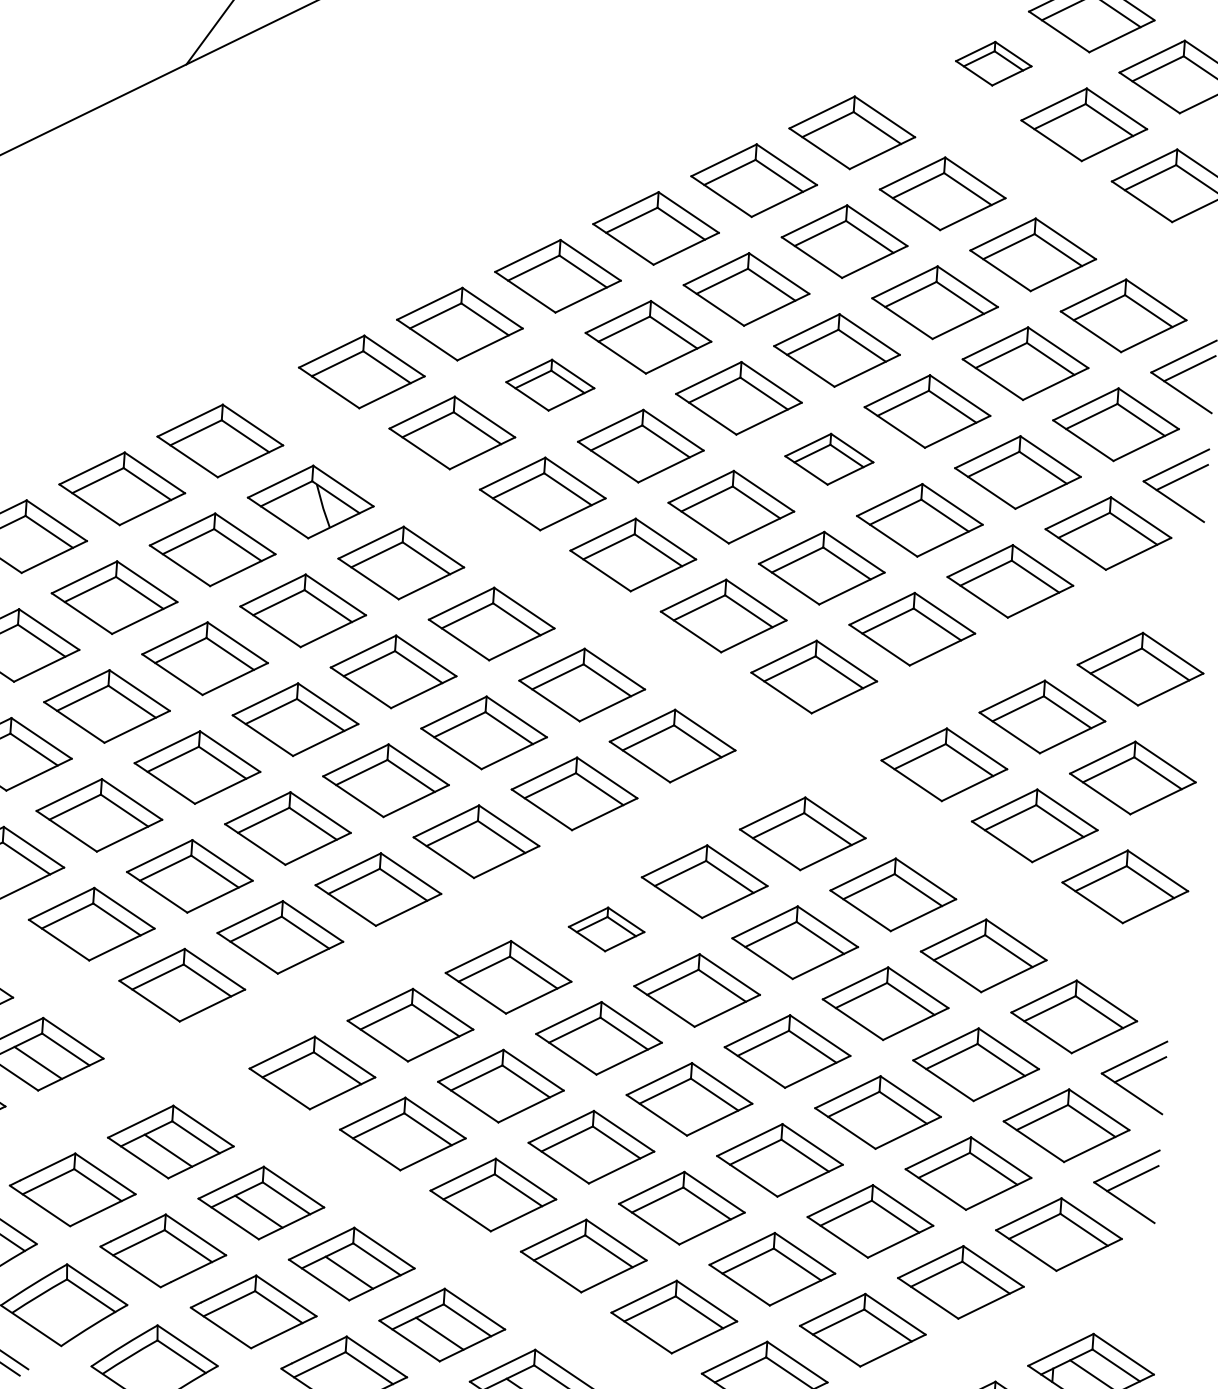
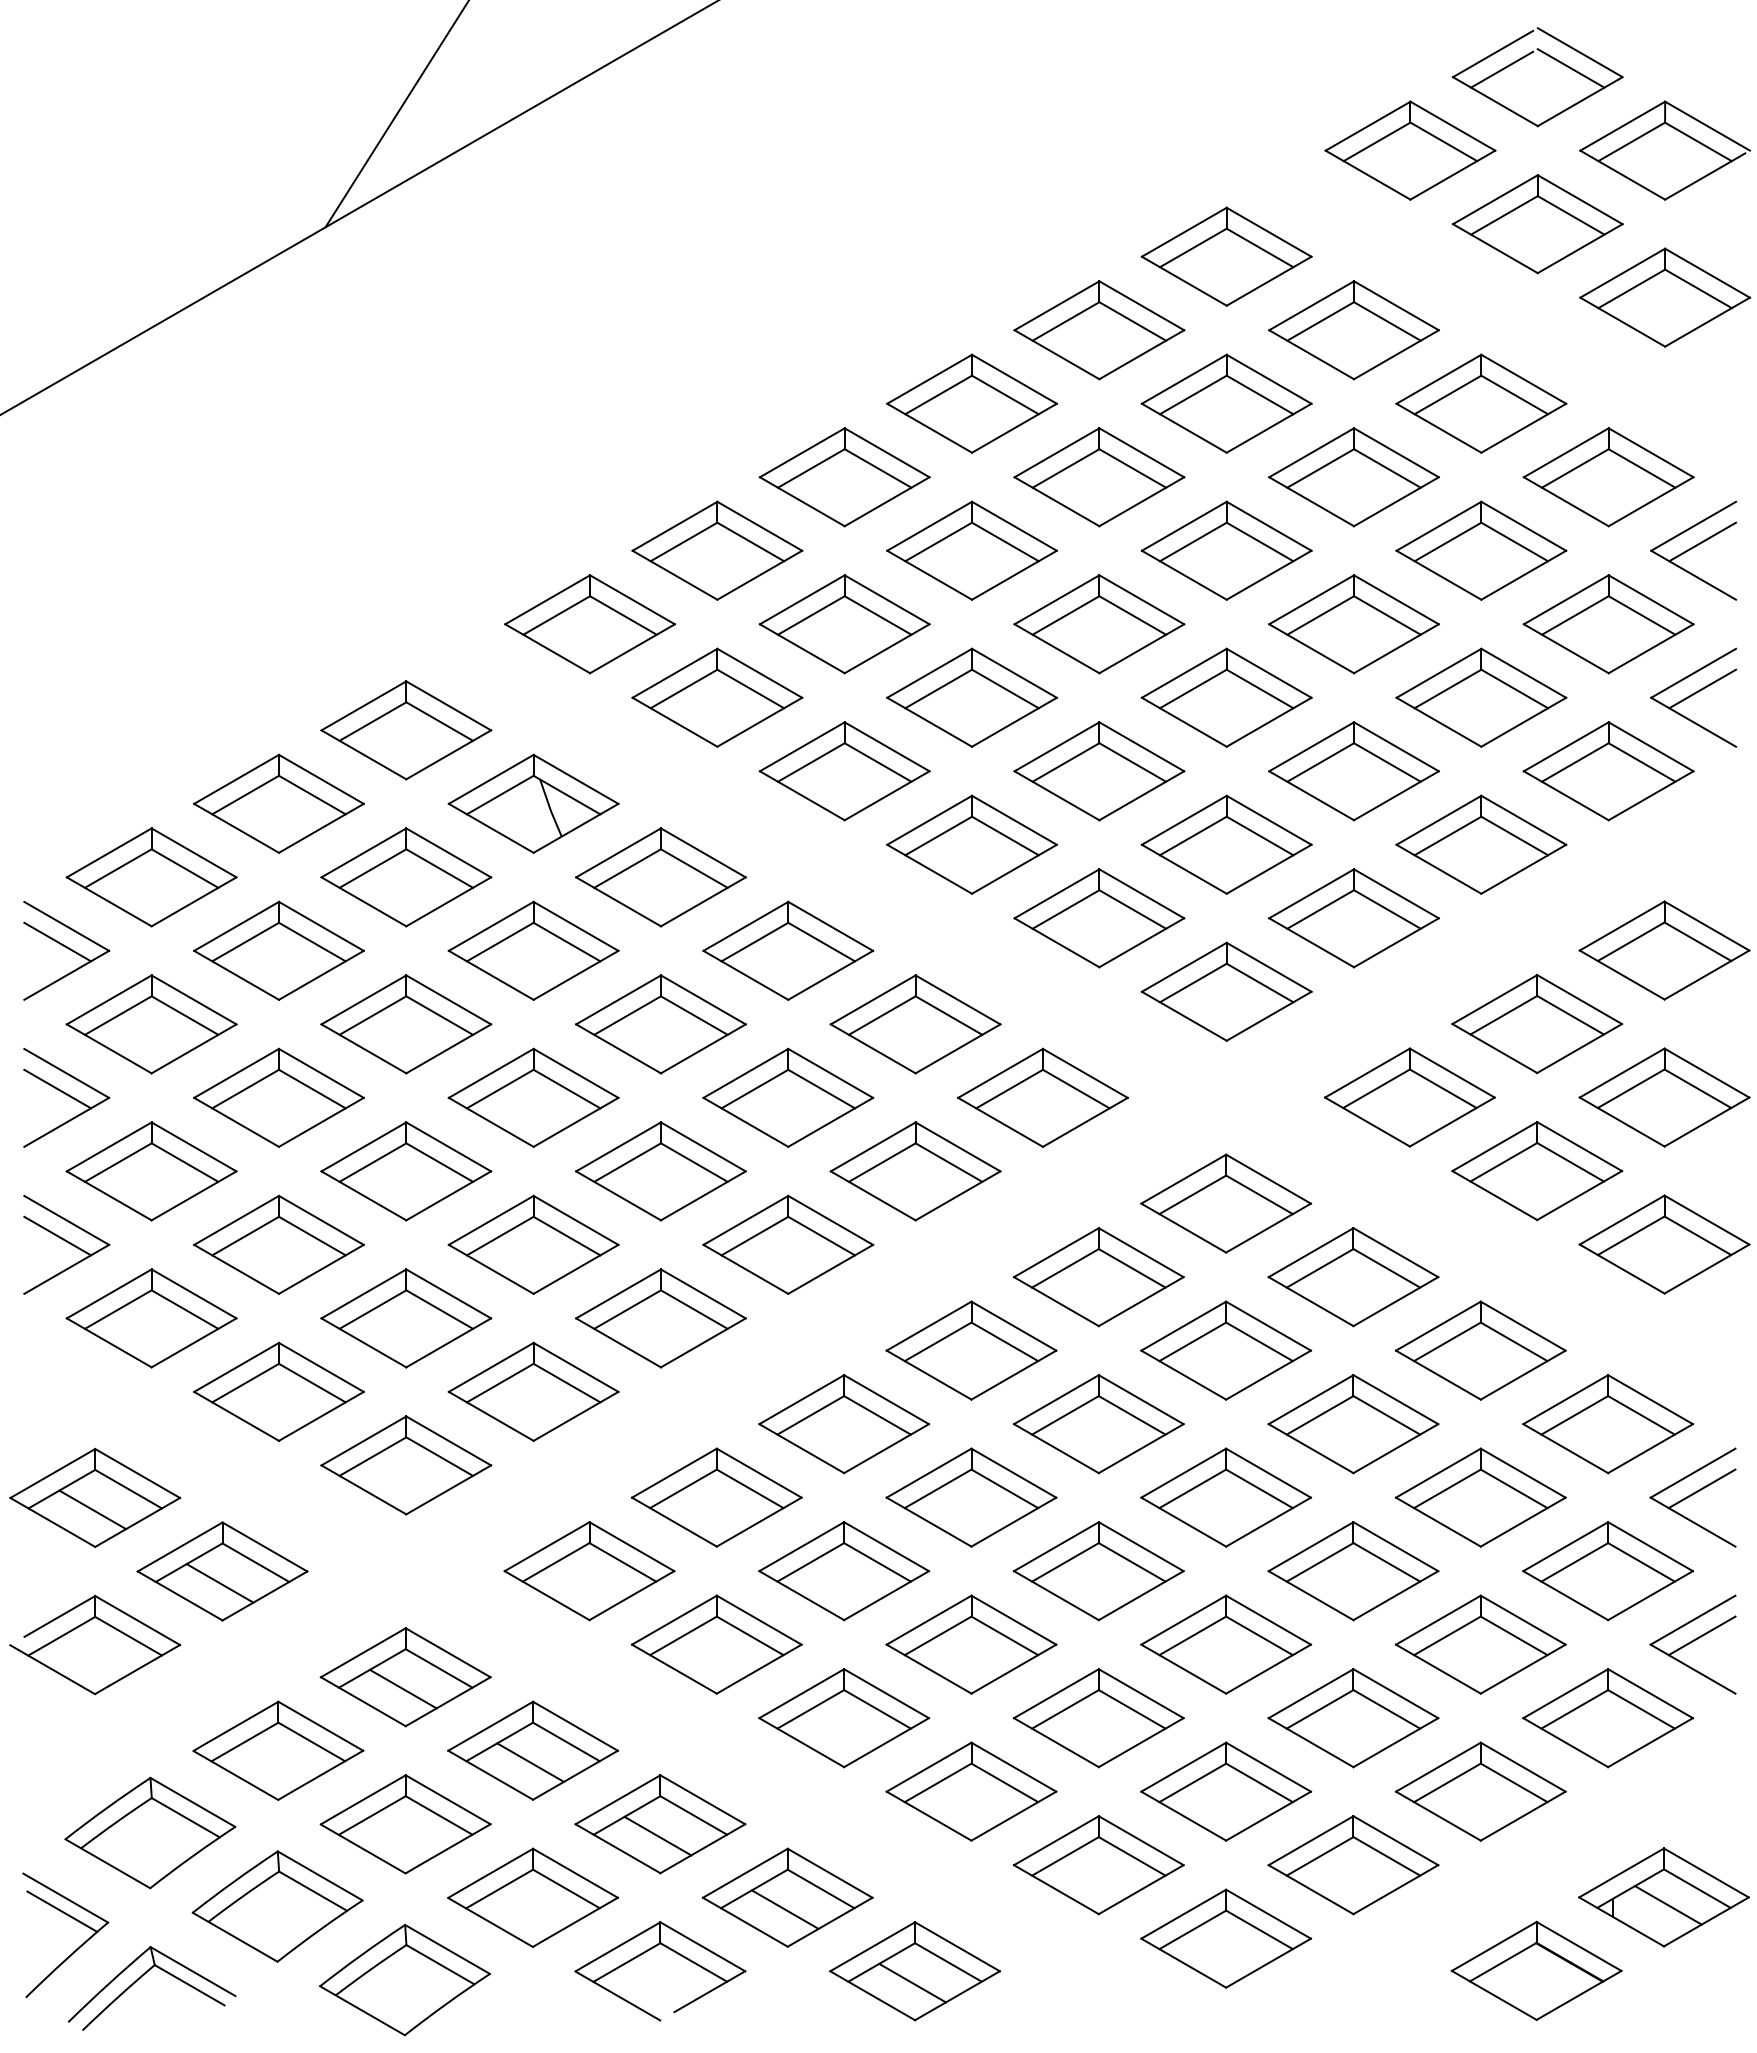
part: (993, 63) -> (1410, 150), size x1.67
part: (550, 385) -> (844, 624), size x1.43
part: (829, 459) -> (1226, 697), size x1.43
part: (606, 929) -> (971, 1350), size x1.67

